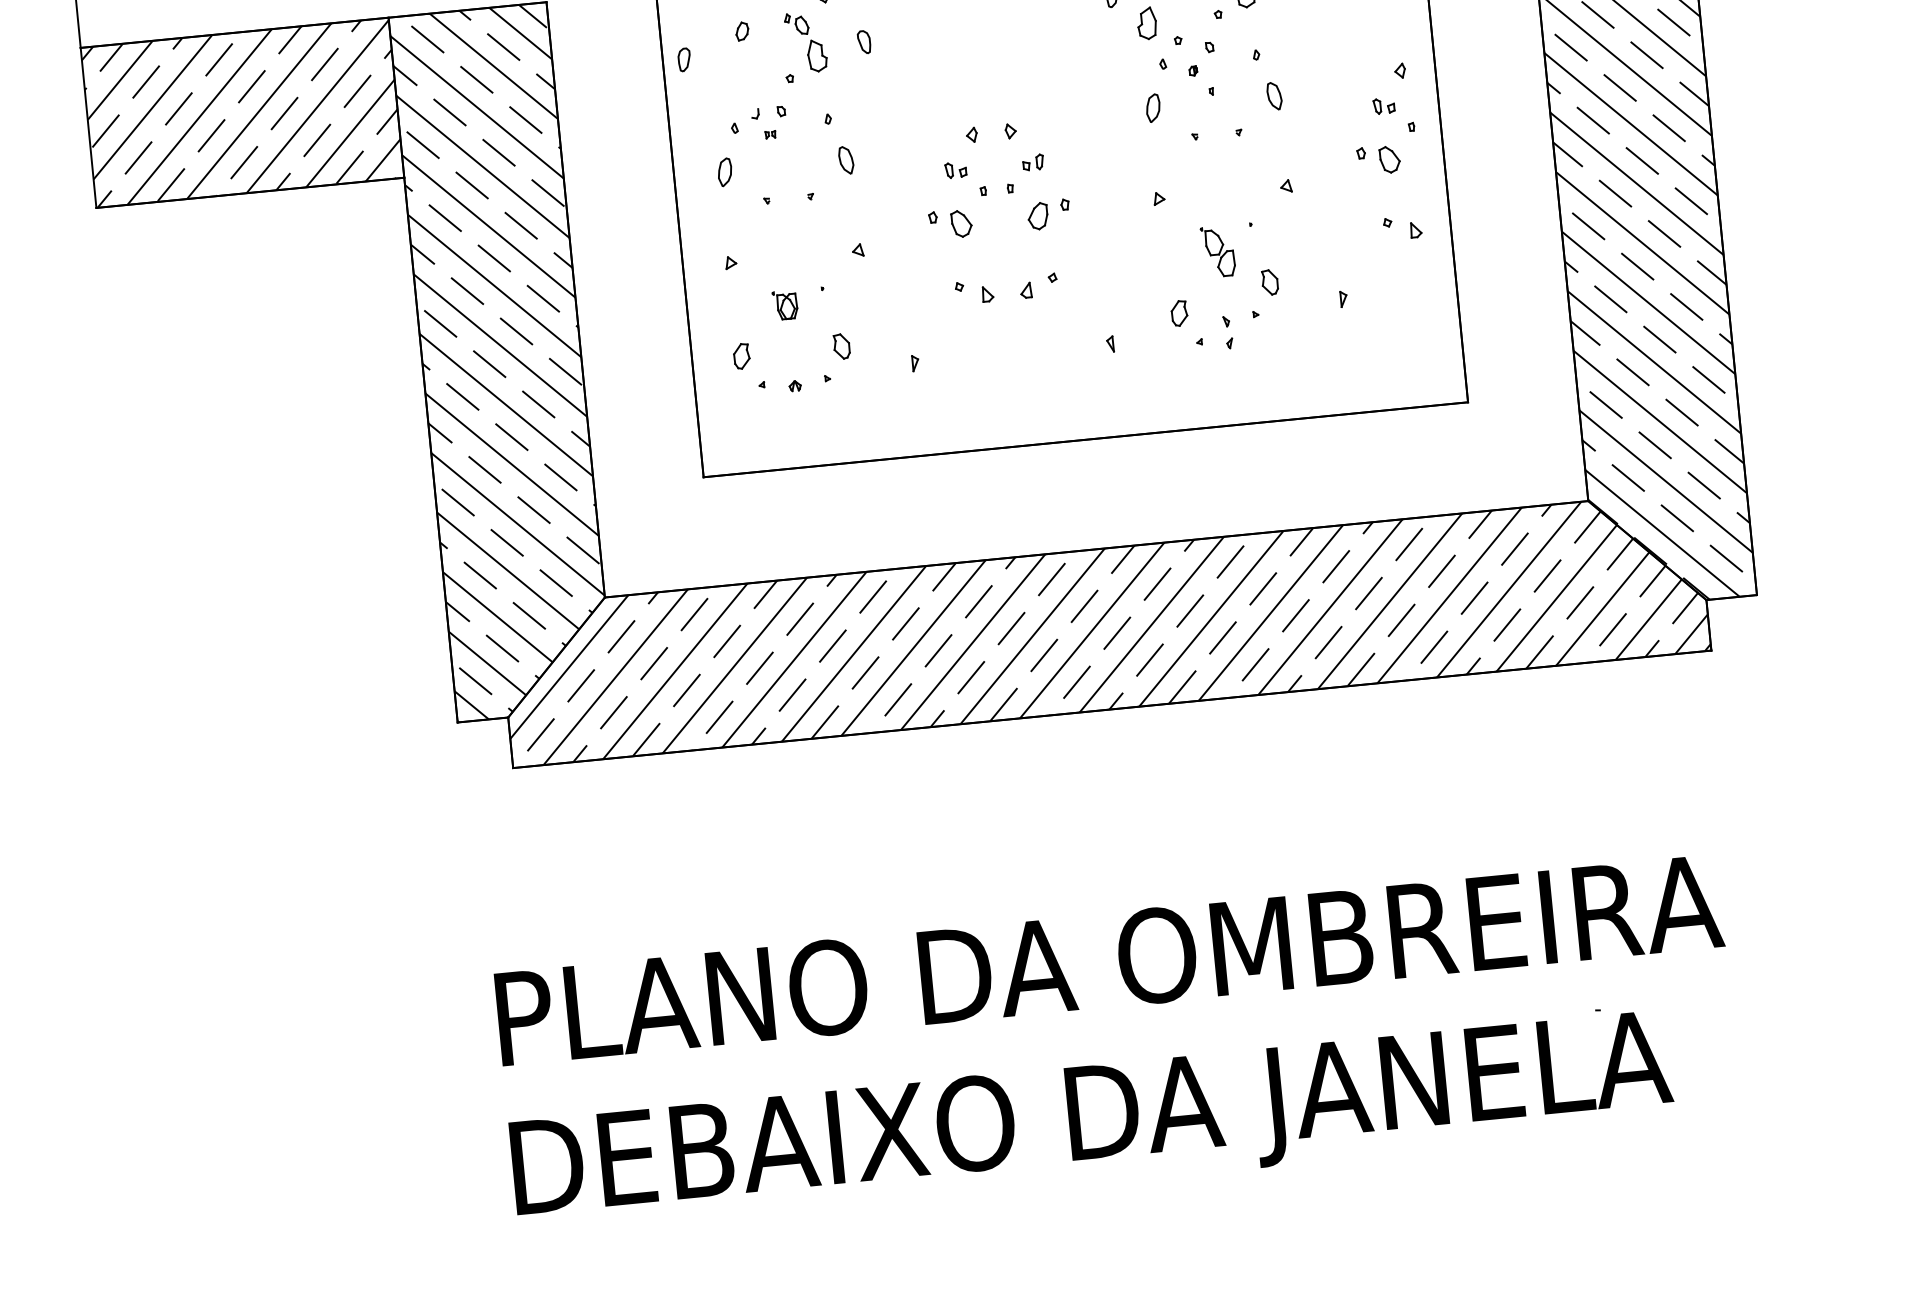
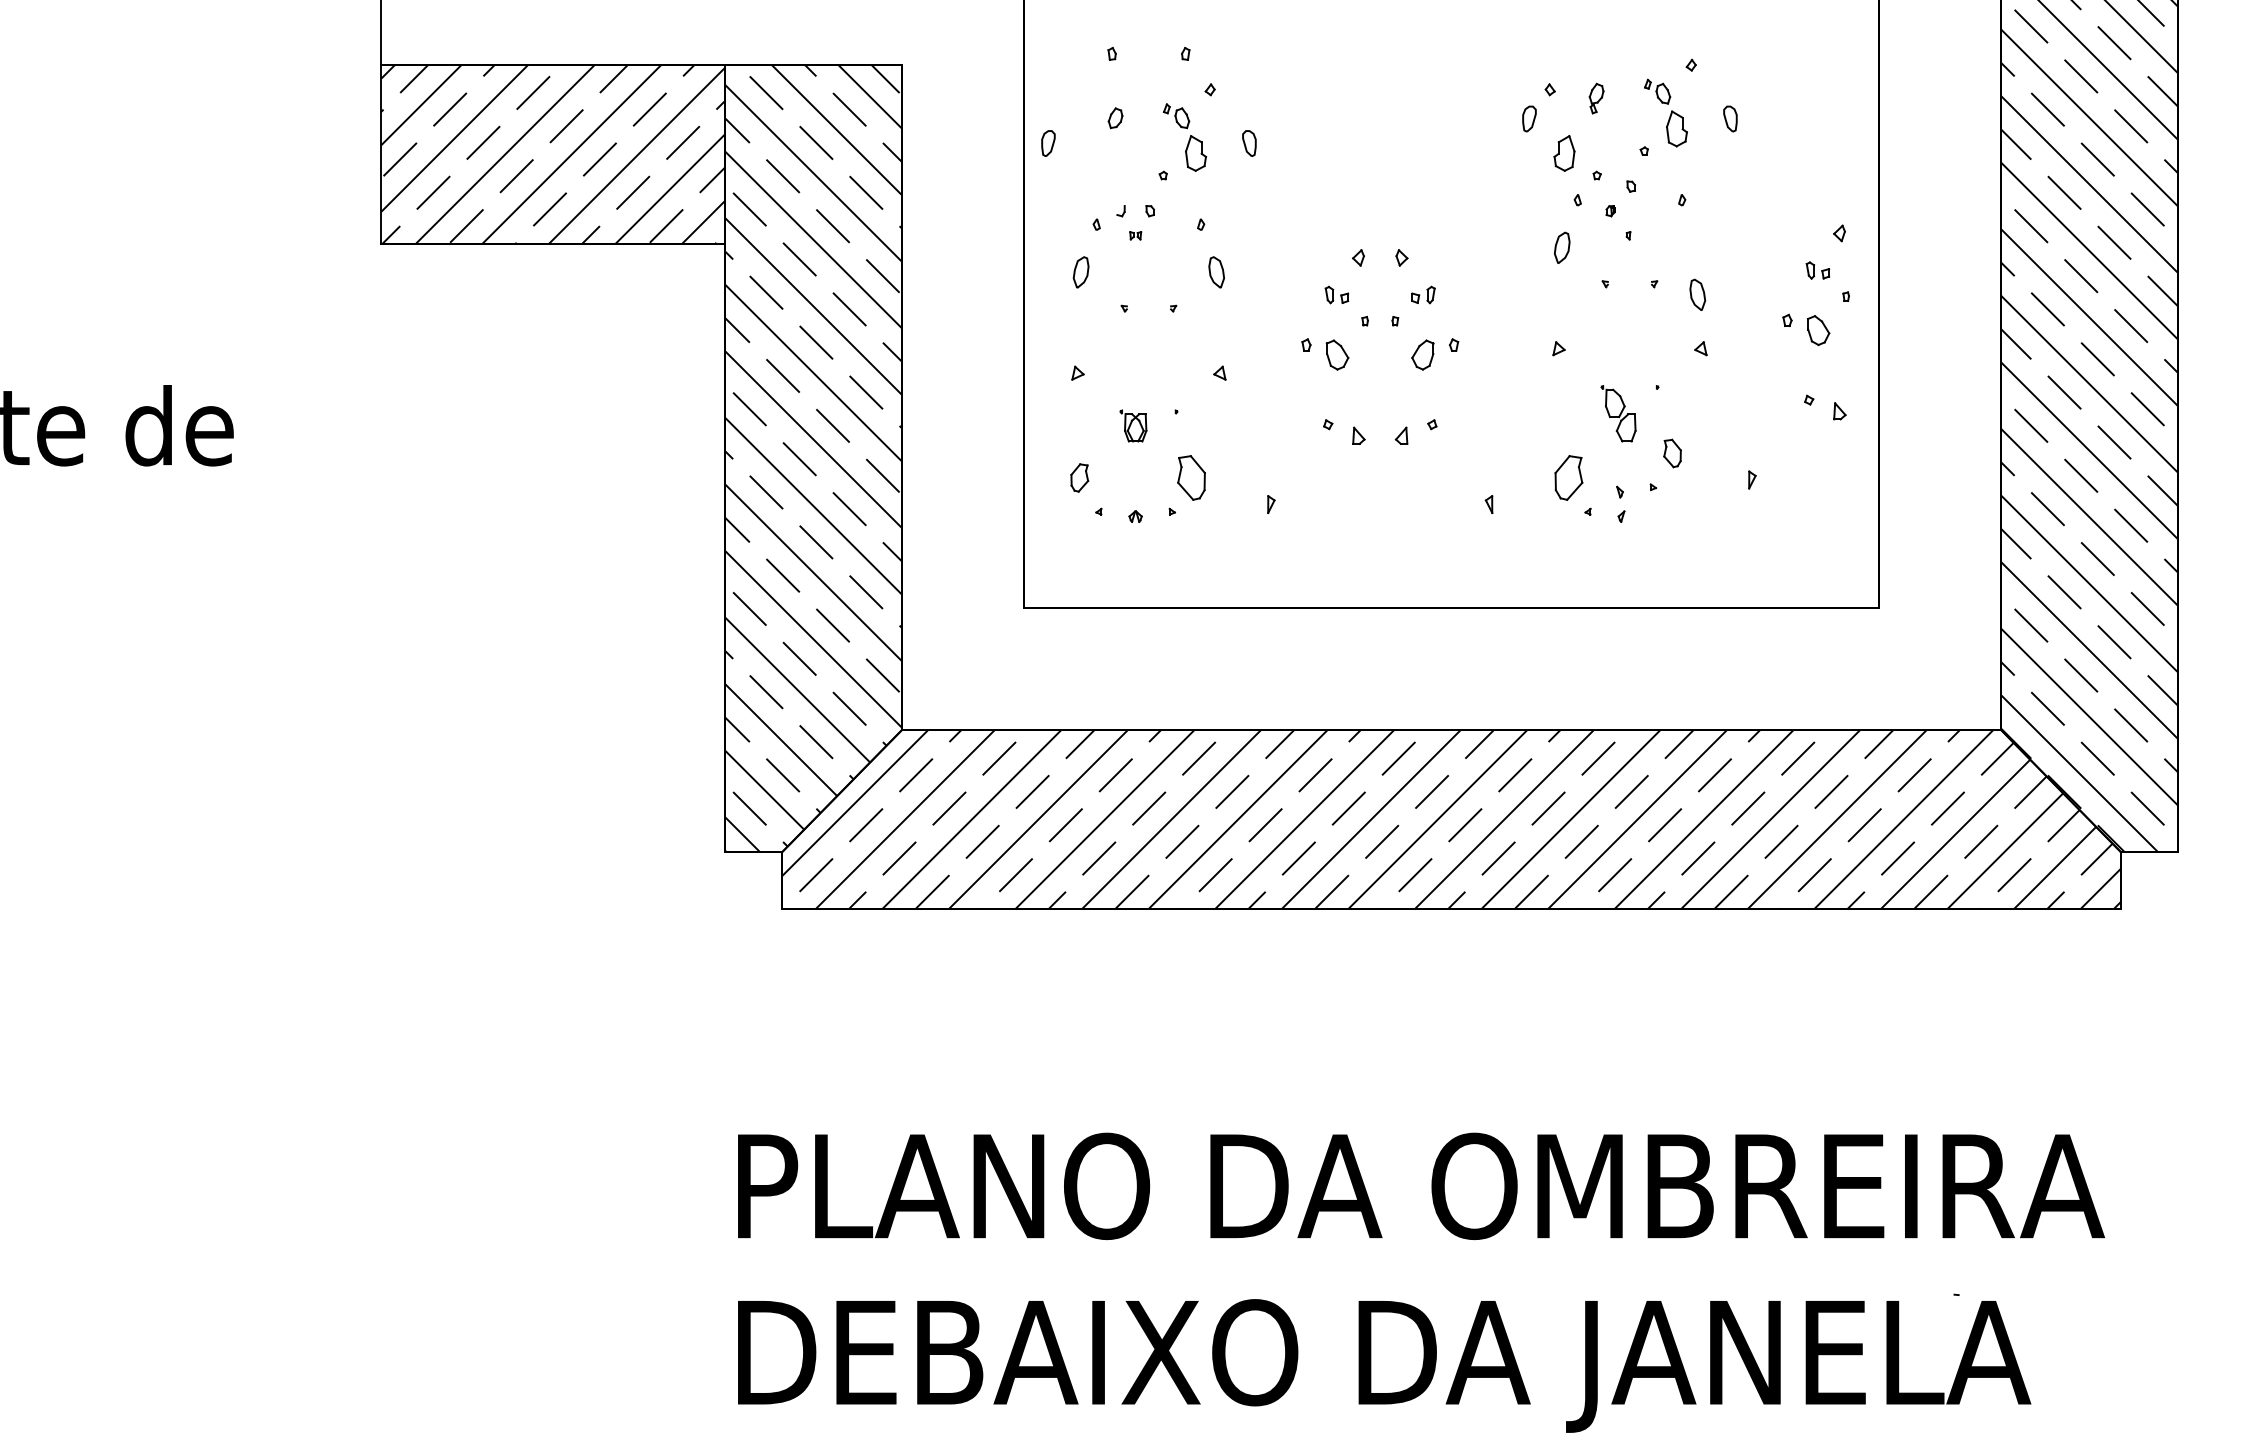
part: (1274, 95) -> (1697, 294), moved
part: (1179, 313) -> (1568, 477), size x1.6
part: (841, 346) -> (1191, 477), size x1.6

